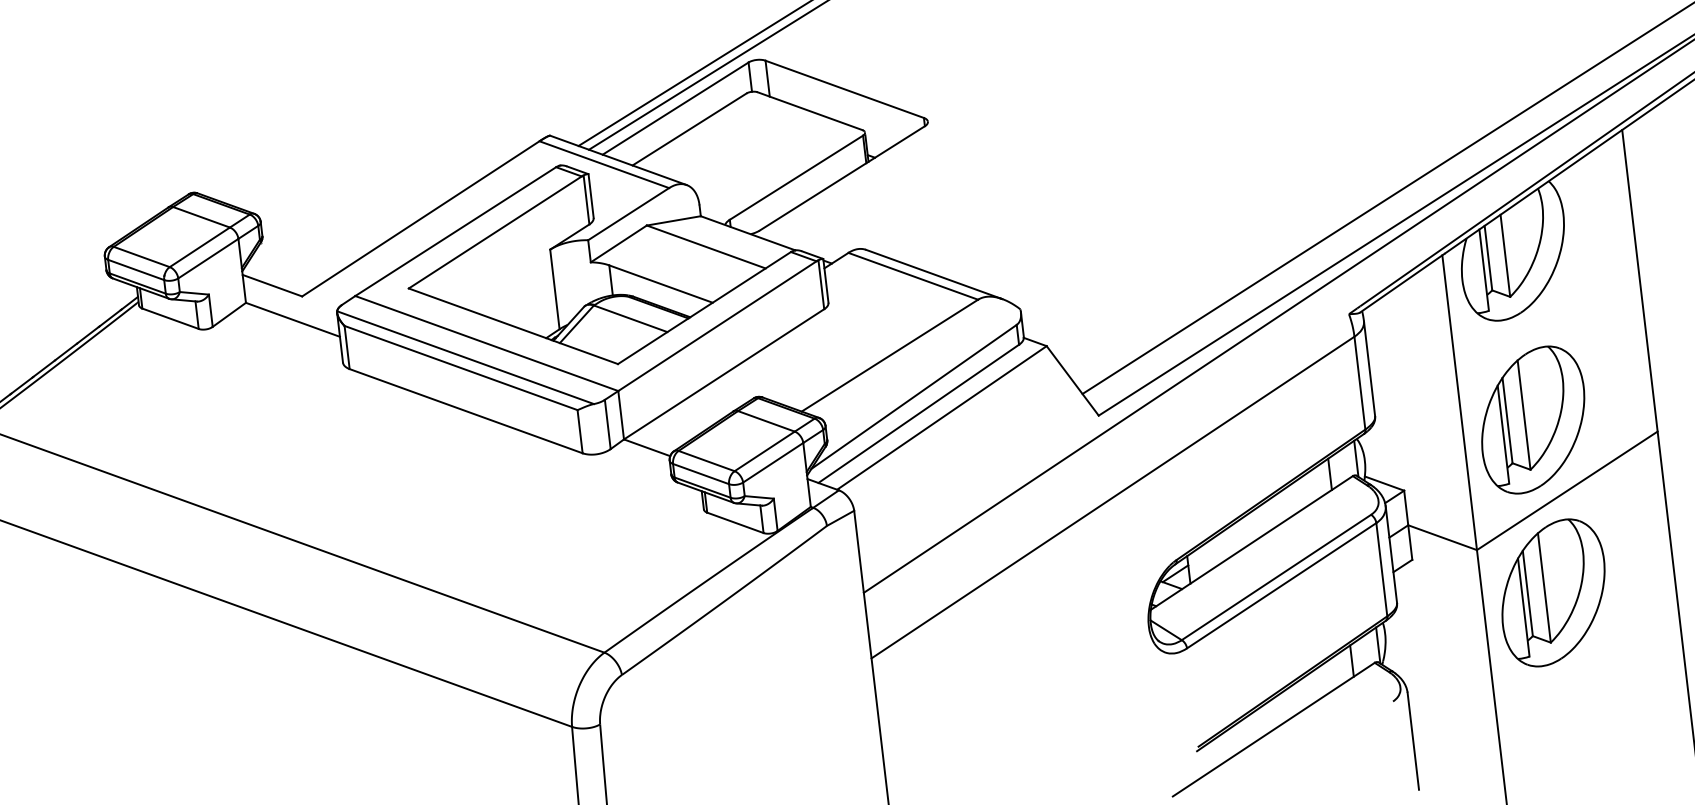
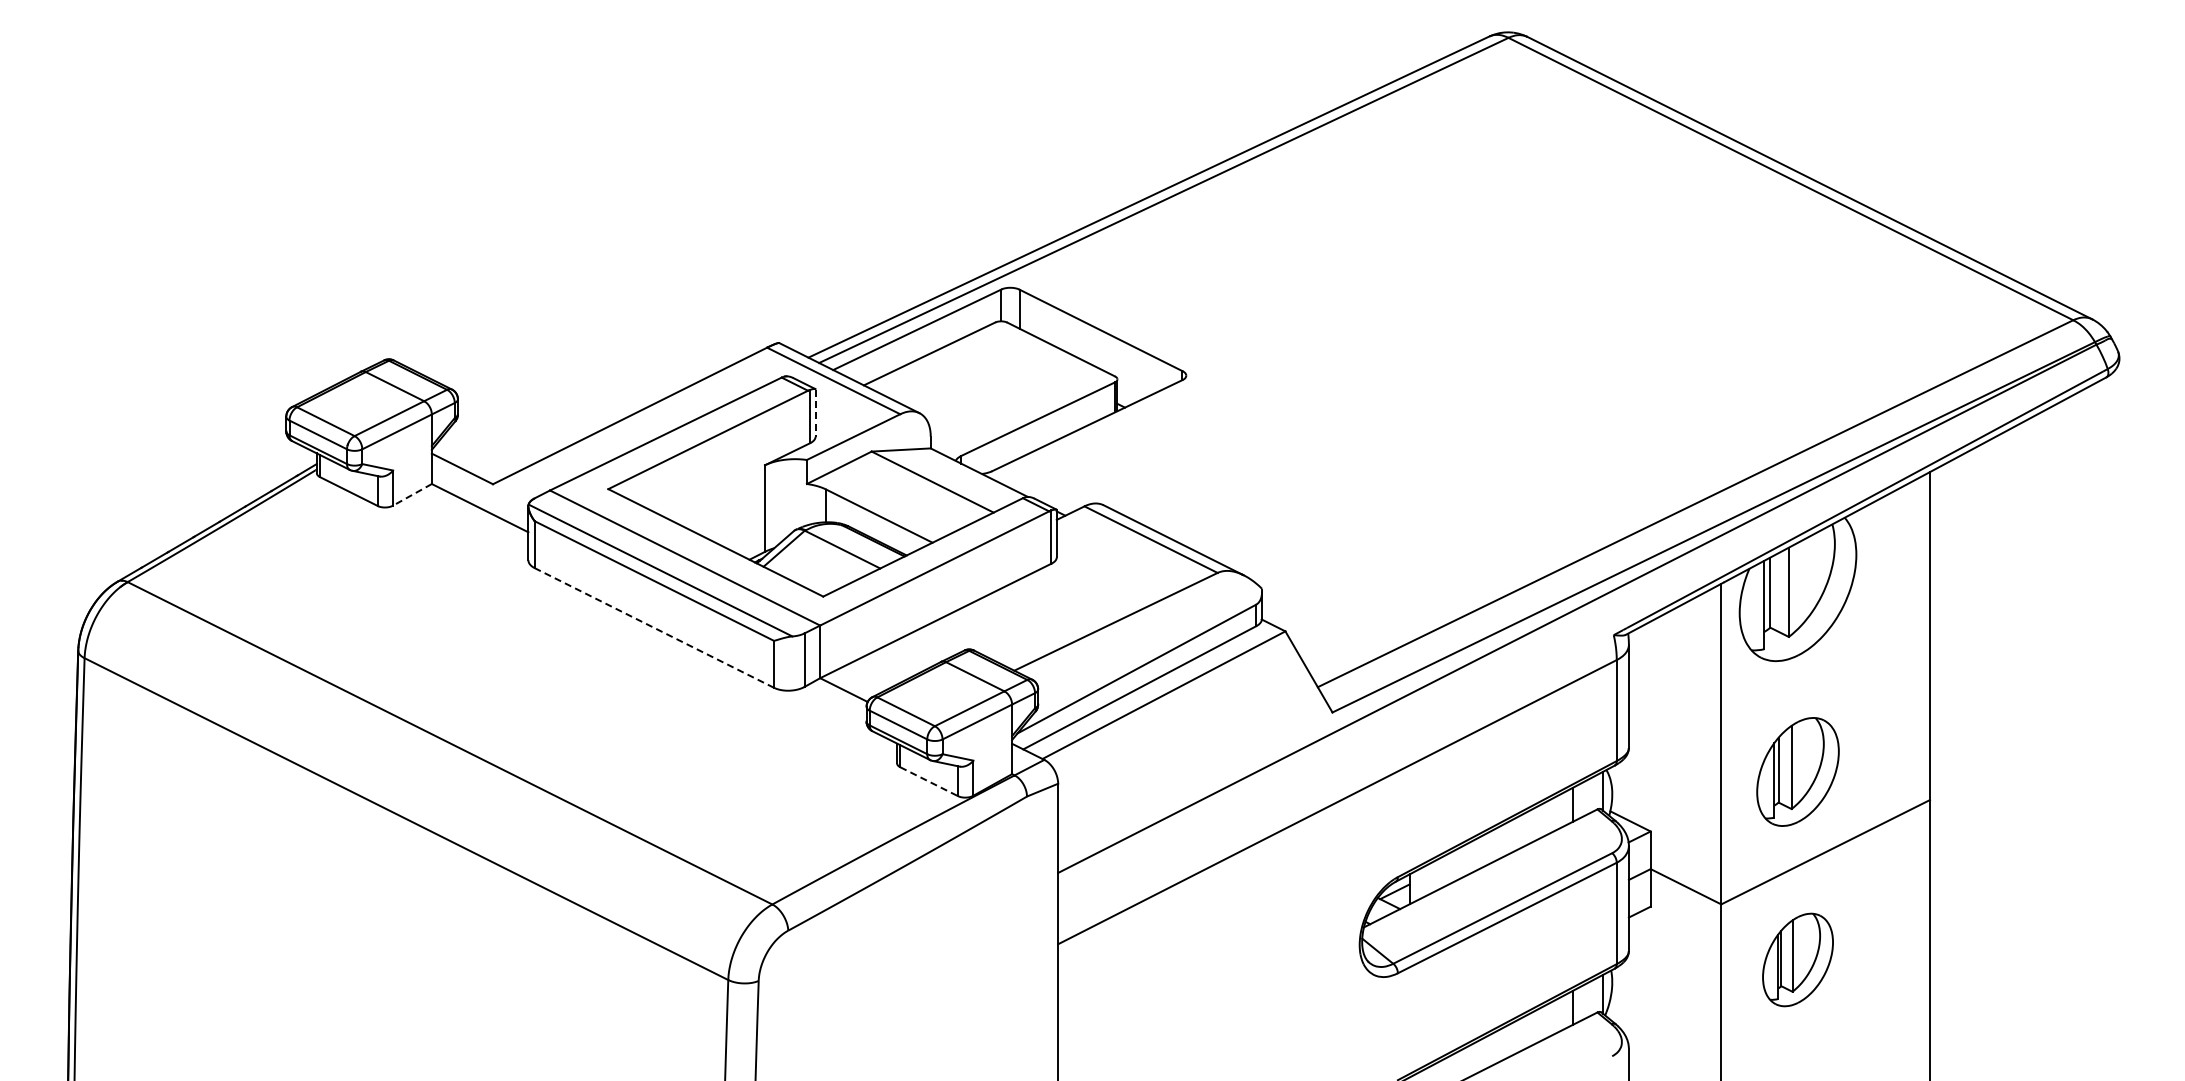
line: (591, 196) -> (815, 413), solid -> dashed
line: (229, 315) -> (412, 495), solid -> dashed
line: (466, 411) -> (654, 628), solid -> dashed
part: (1532, 419) -> (1797, 771), size x0.7
line: (735, 522) -> (929, 781), solid -> dashed
part: (1552, 592) -> (1797, 959), size x0.6

